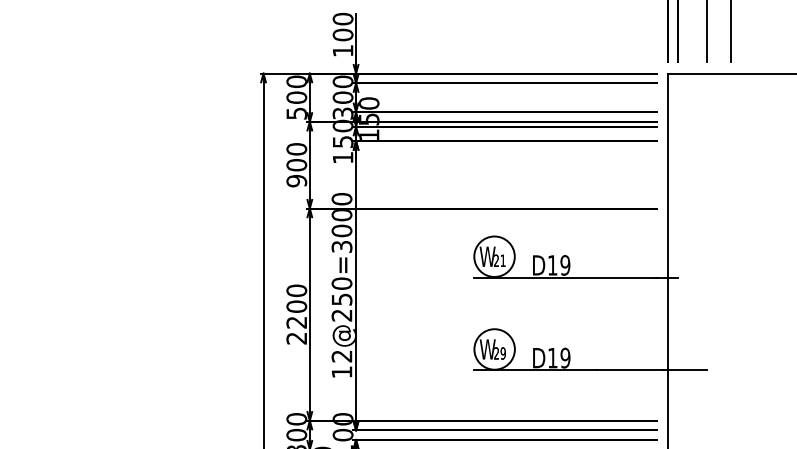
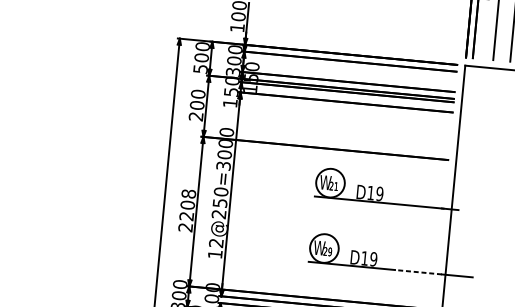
text: (296, 181) -> (195, 116), 900 -> 200
text: (296, 290) -> (188, 193), 2200 -> 2208
line: (629, 370) -> (418, 272), solid -> dashed

